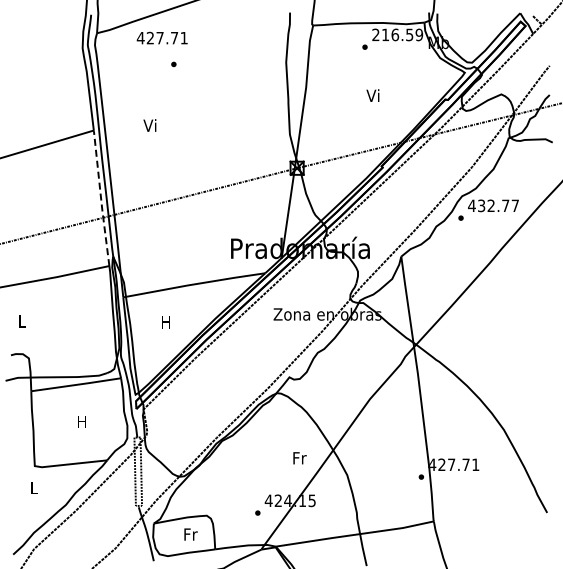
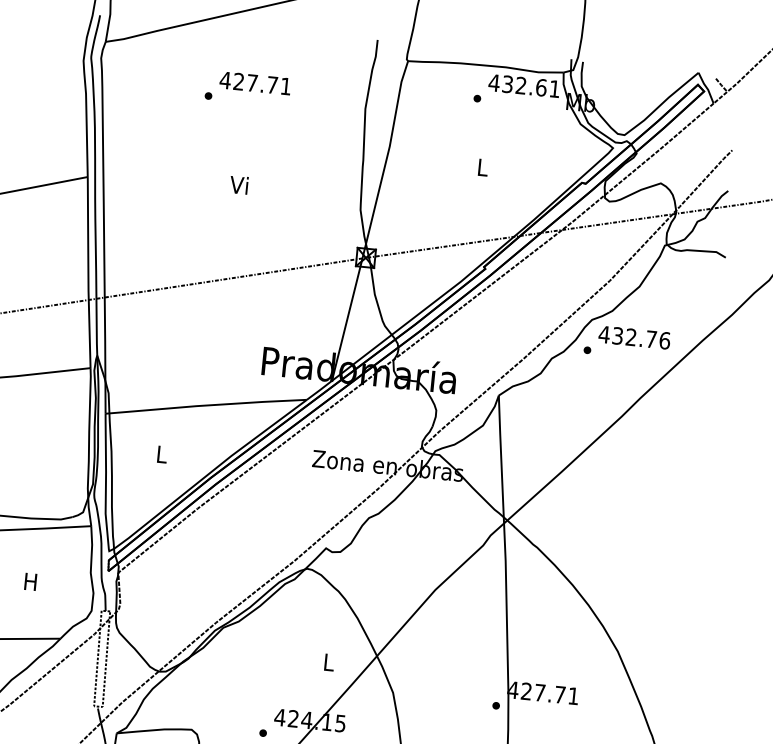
text: (397, 34) -> (524, 85), 216.59 -> 432.61
text: (161, 37) -> (254, 82), moved
text: (372, 95) -> (481, 166), Vi -> L
text: (149, 125) -> (238, 184), moved
line: (101, 198) -> (88, 272), dashed -> solid
text: (515, 205) -> (665, 340), 432.77 -> 432.76
text: (165, 322) -> (160, 454), H -> L
text: (299, 458) -> (328, 662), Fr -> L

